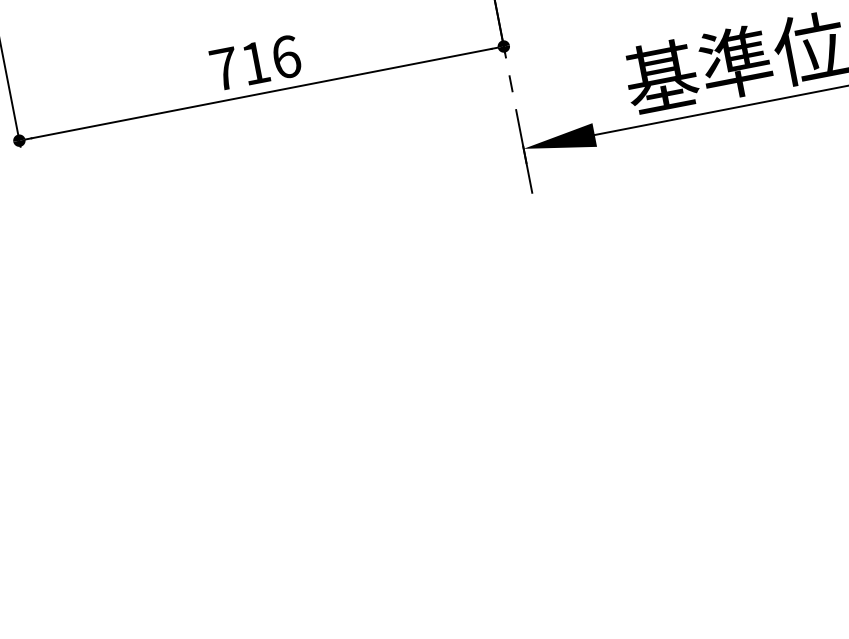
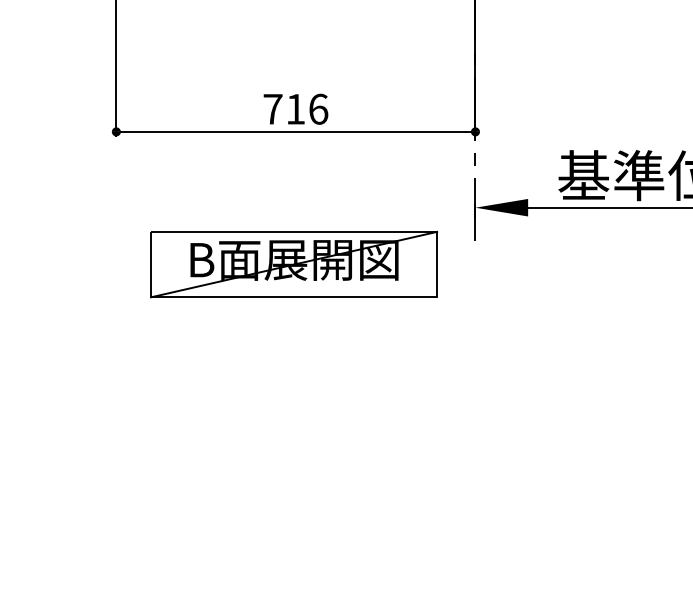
part: (294, 272) -> (294, 264), added

